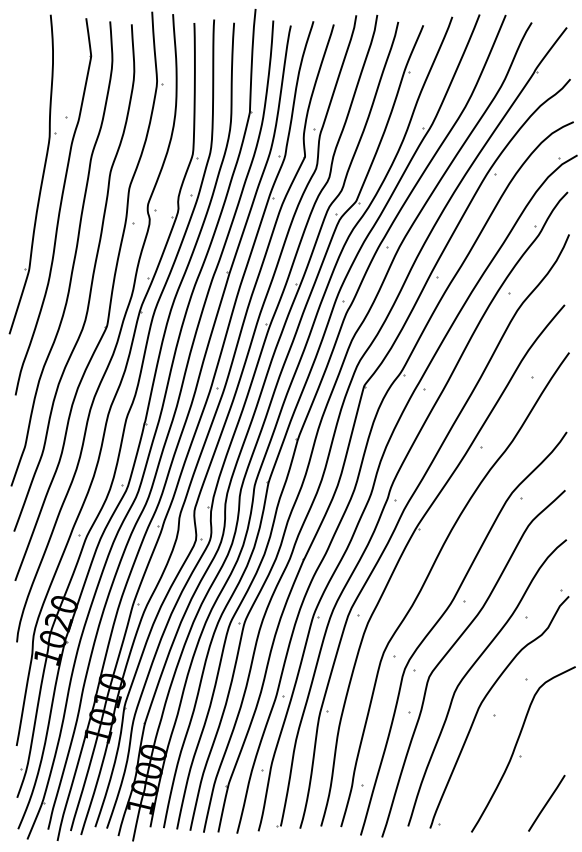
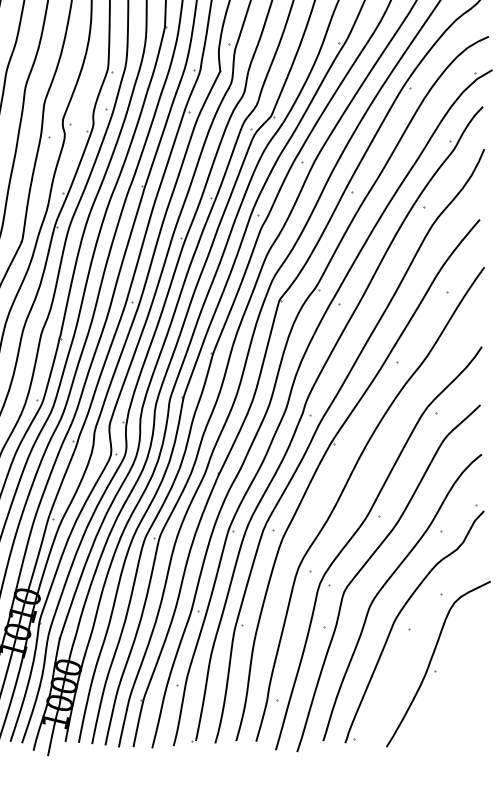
line: (546, 802) -> (461, 717), removed

